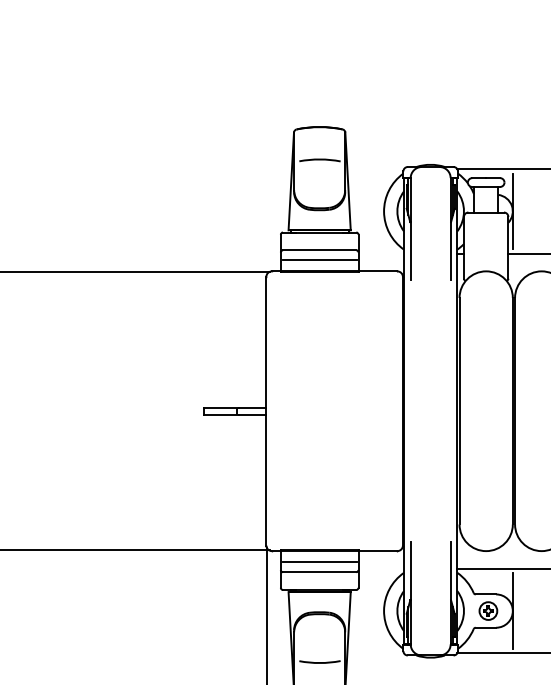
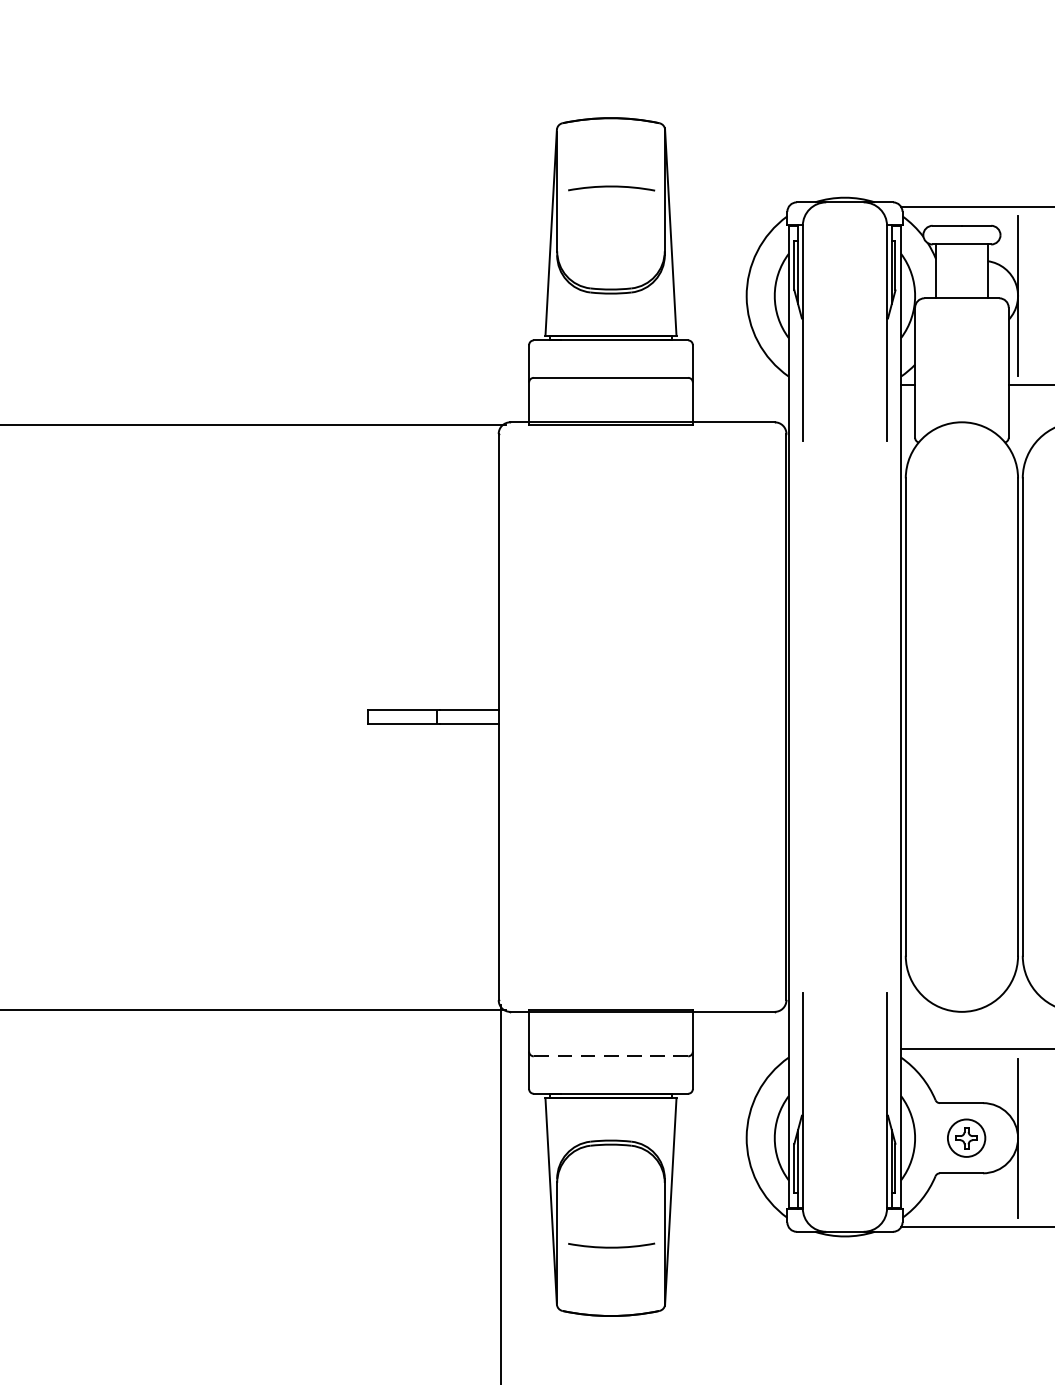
line: (319, 260) -> (610, 399), removed
line: (319, 562) -> (610, 1035), removed
line: (319, 572) -> (610, 1056), solid -> dashed

